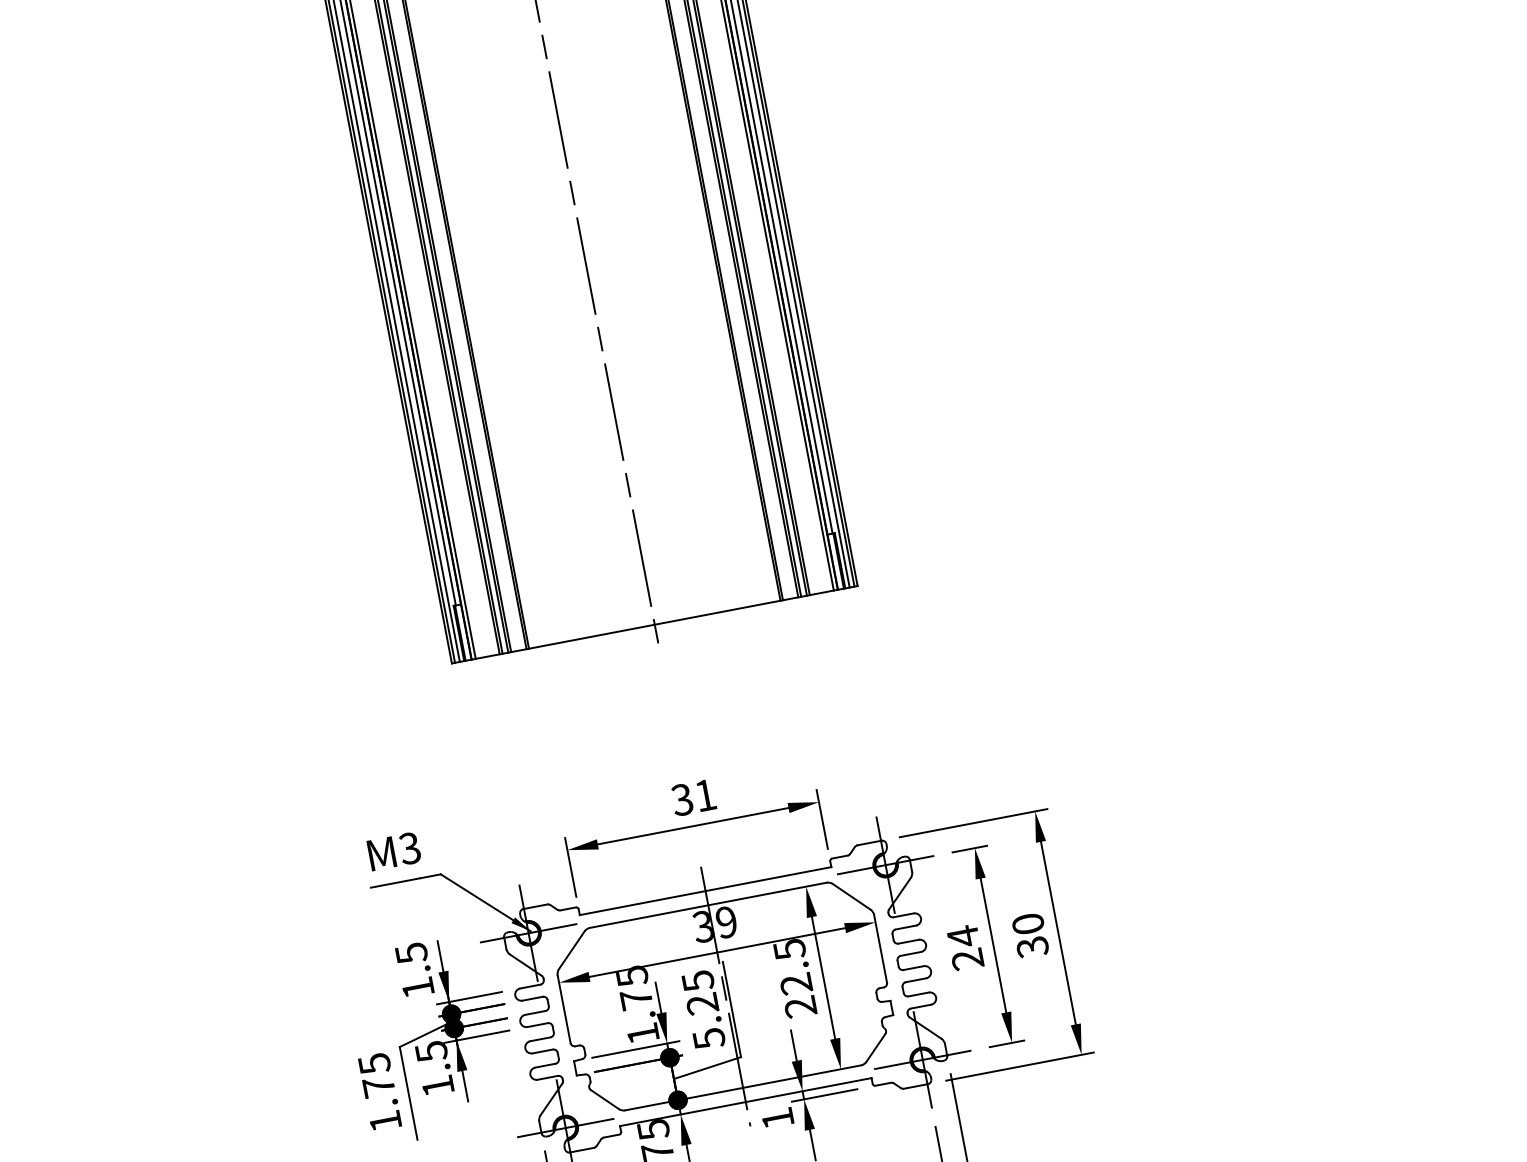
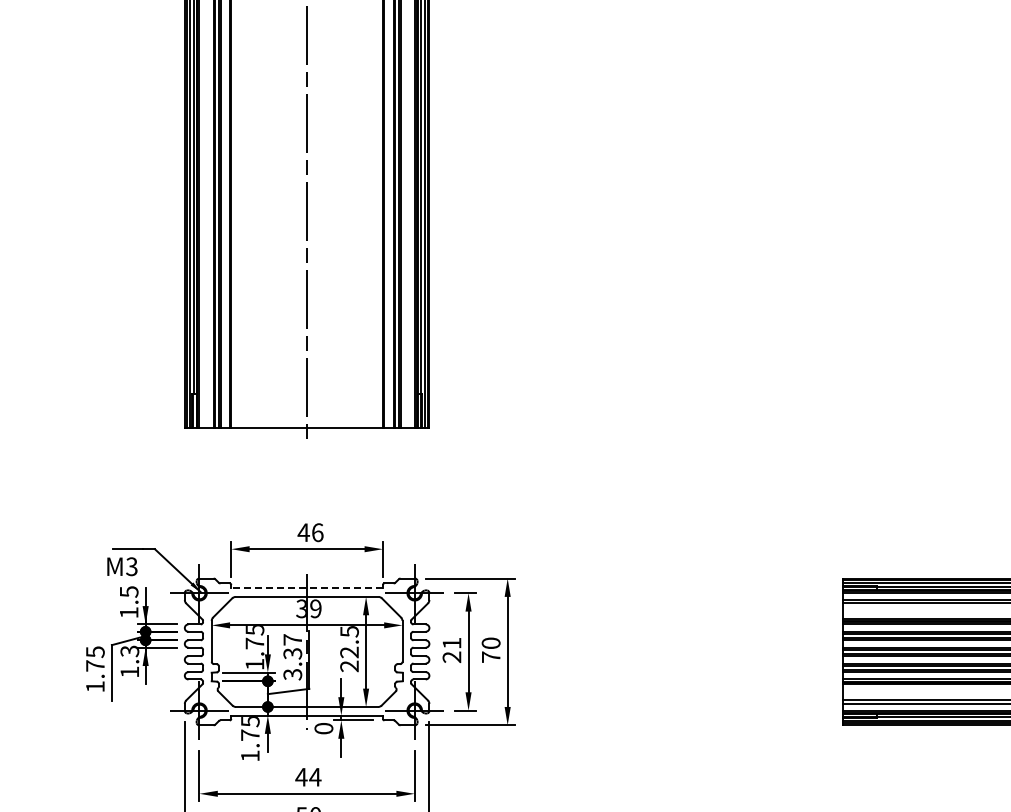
text: (693, 797) -> (310, 532), 31 -> 46
text: (394, 851) -> (122, 566), moved
line: (706, 891) -> (307, 588), solid -> dashed
text: (962, 936) -> (451, 643), 24 -> 21
text: (1031, 947) -> (490, 657), 30 -> 70
text: (702, 1008) -> (292, 656), 5.25 -> 3.37
text: (428, 1050) -> (128, 650), 1.5 -> 1.3
text: (777, 1118) -> (323, 728), 1 -> 0

